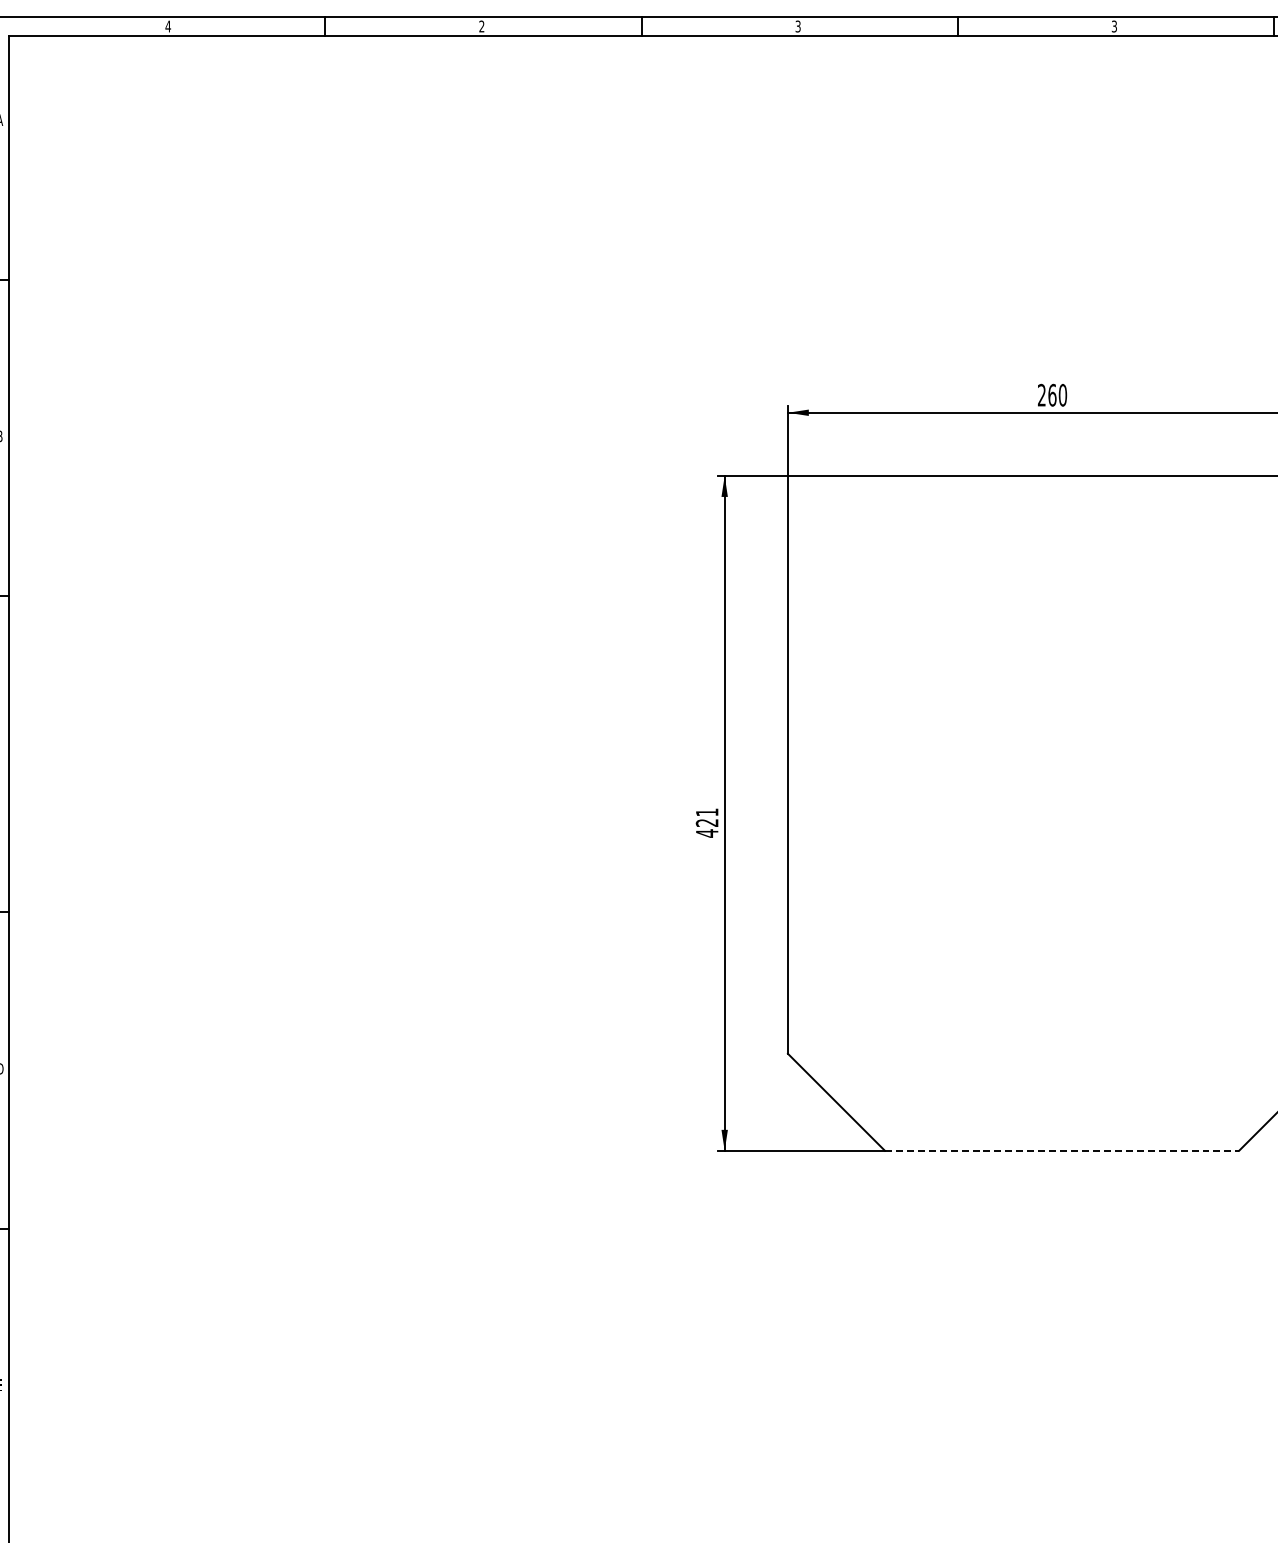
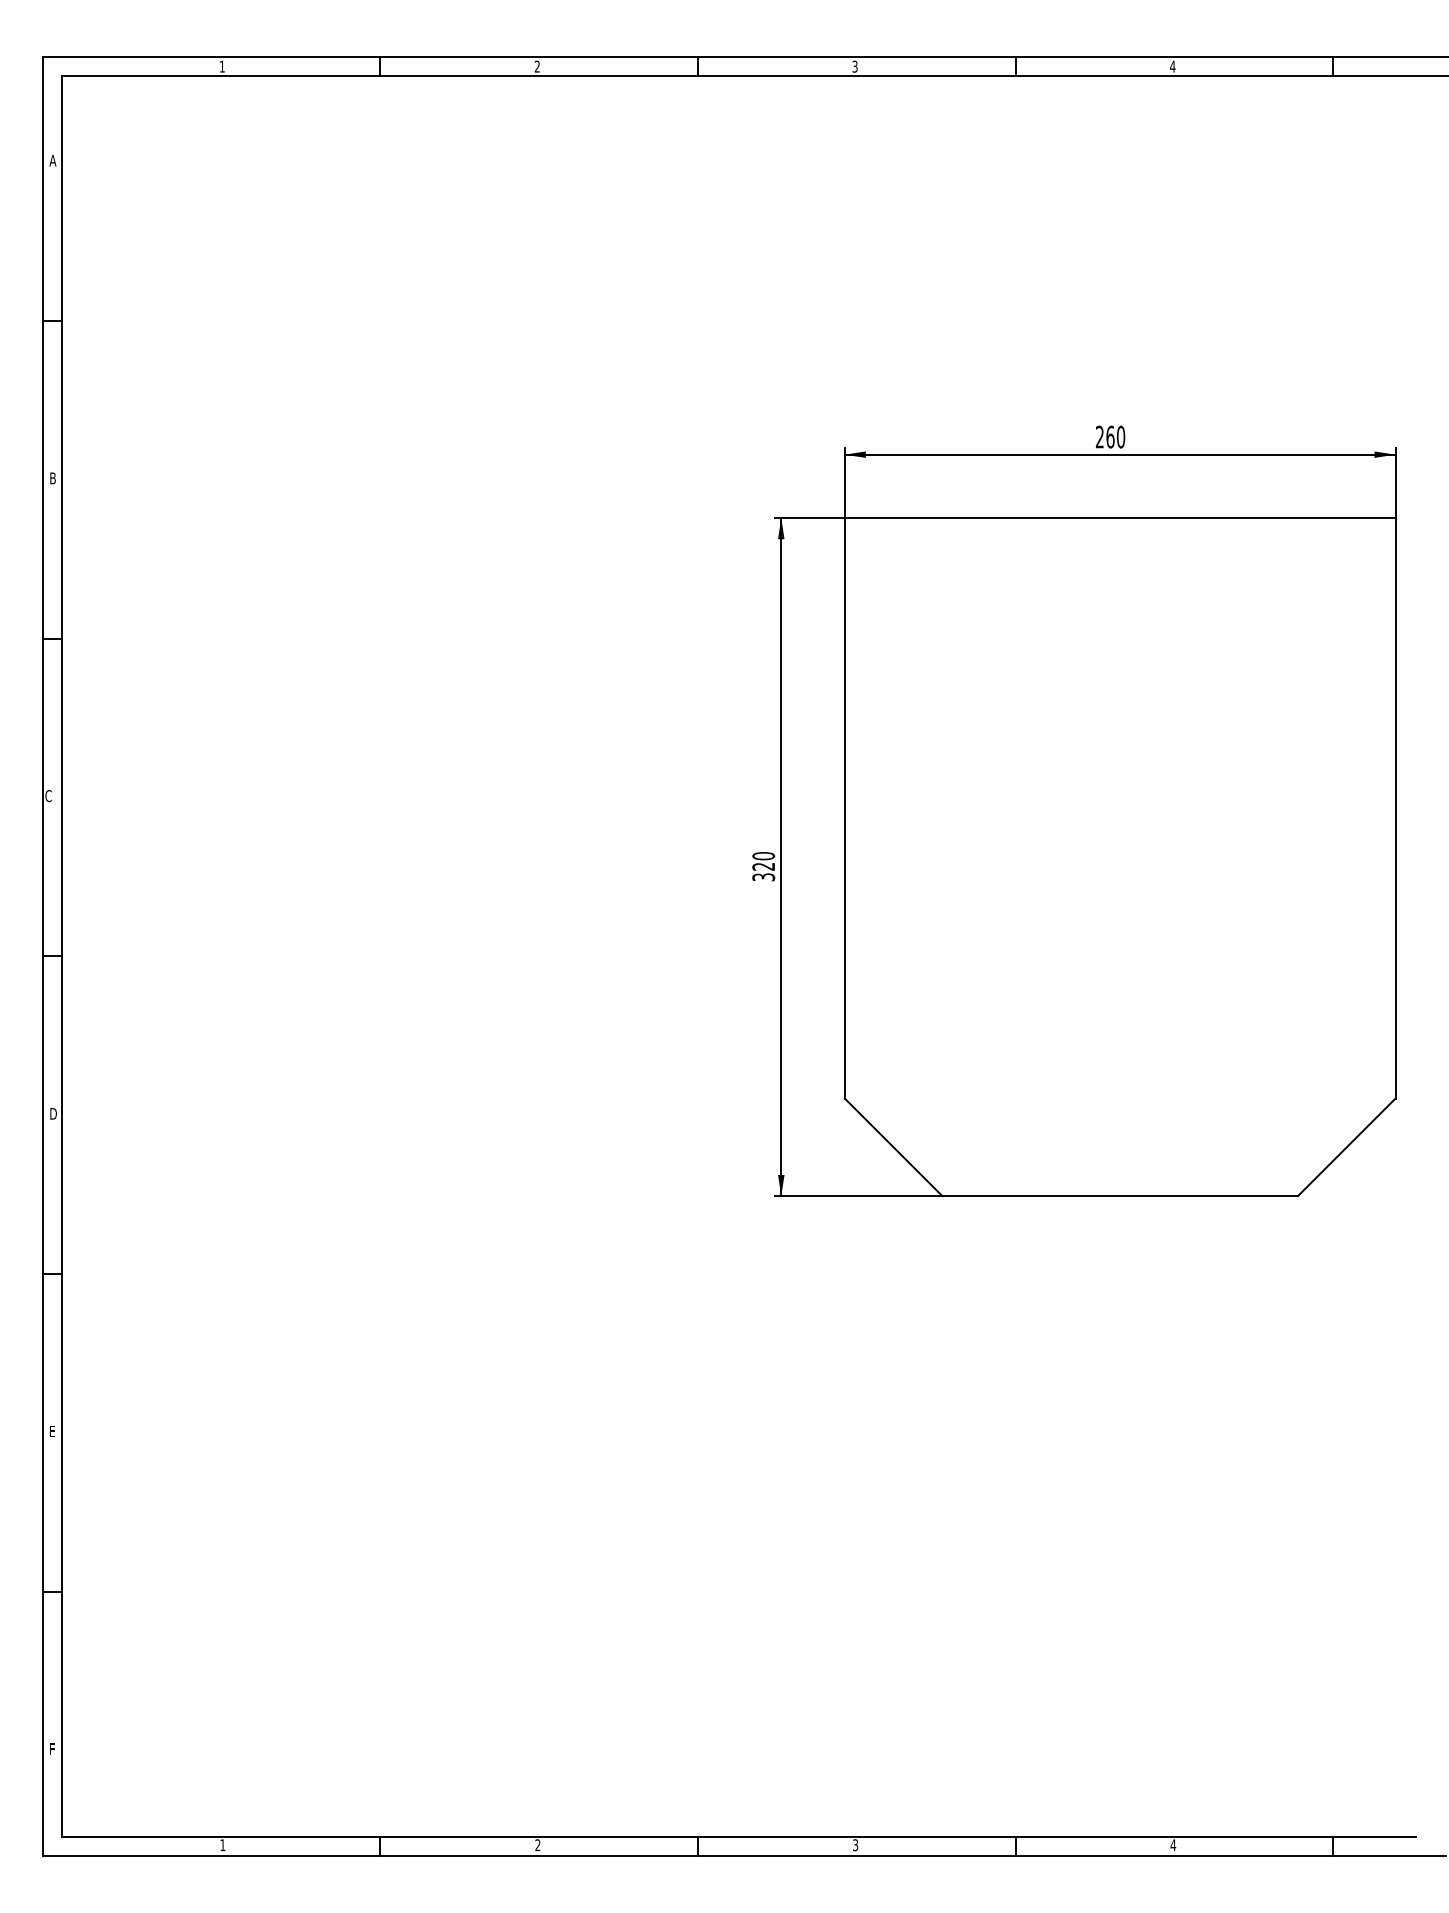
text: (168, 26) -> (222, 66), 4 -> 1
text: (1114, 26) -> (1172, 66), 3 -> 4
text: (706, 822) -> (763, 866), 421 -> 320
line: (1062, 1151) -> (1120, 1196), dashed -> solid

